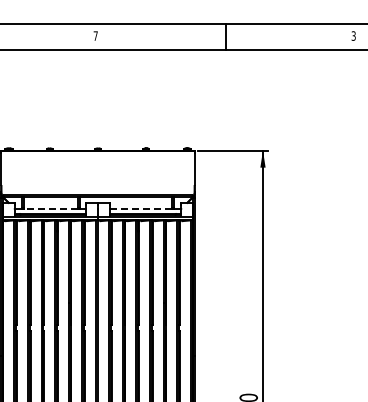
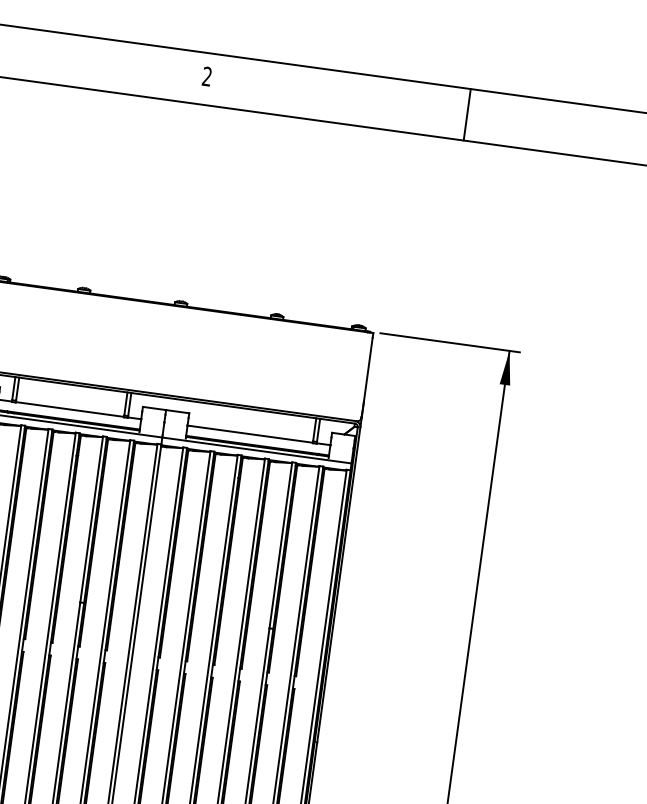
text: (95, 35) -> (206, 75), 7 -> 2
line: (50, 209) -> (69, 410), dashed -> solid
line: (140, 209) -> (249, 434), dashed -> solid

